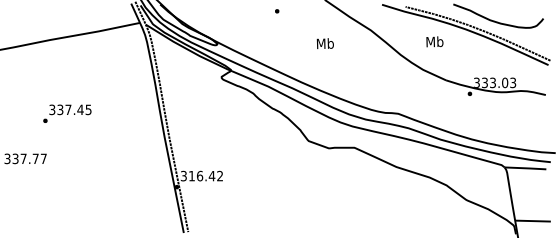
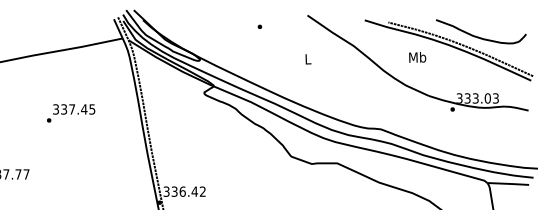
text: (324, 43) -> (307, 59), Mb -> L
text: (67, 113) -> (71, 113), moved
text: (191, 175) -> (174, 191), 316.42 -> 336.42

